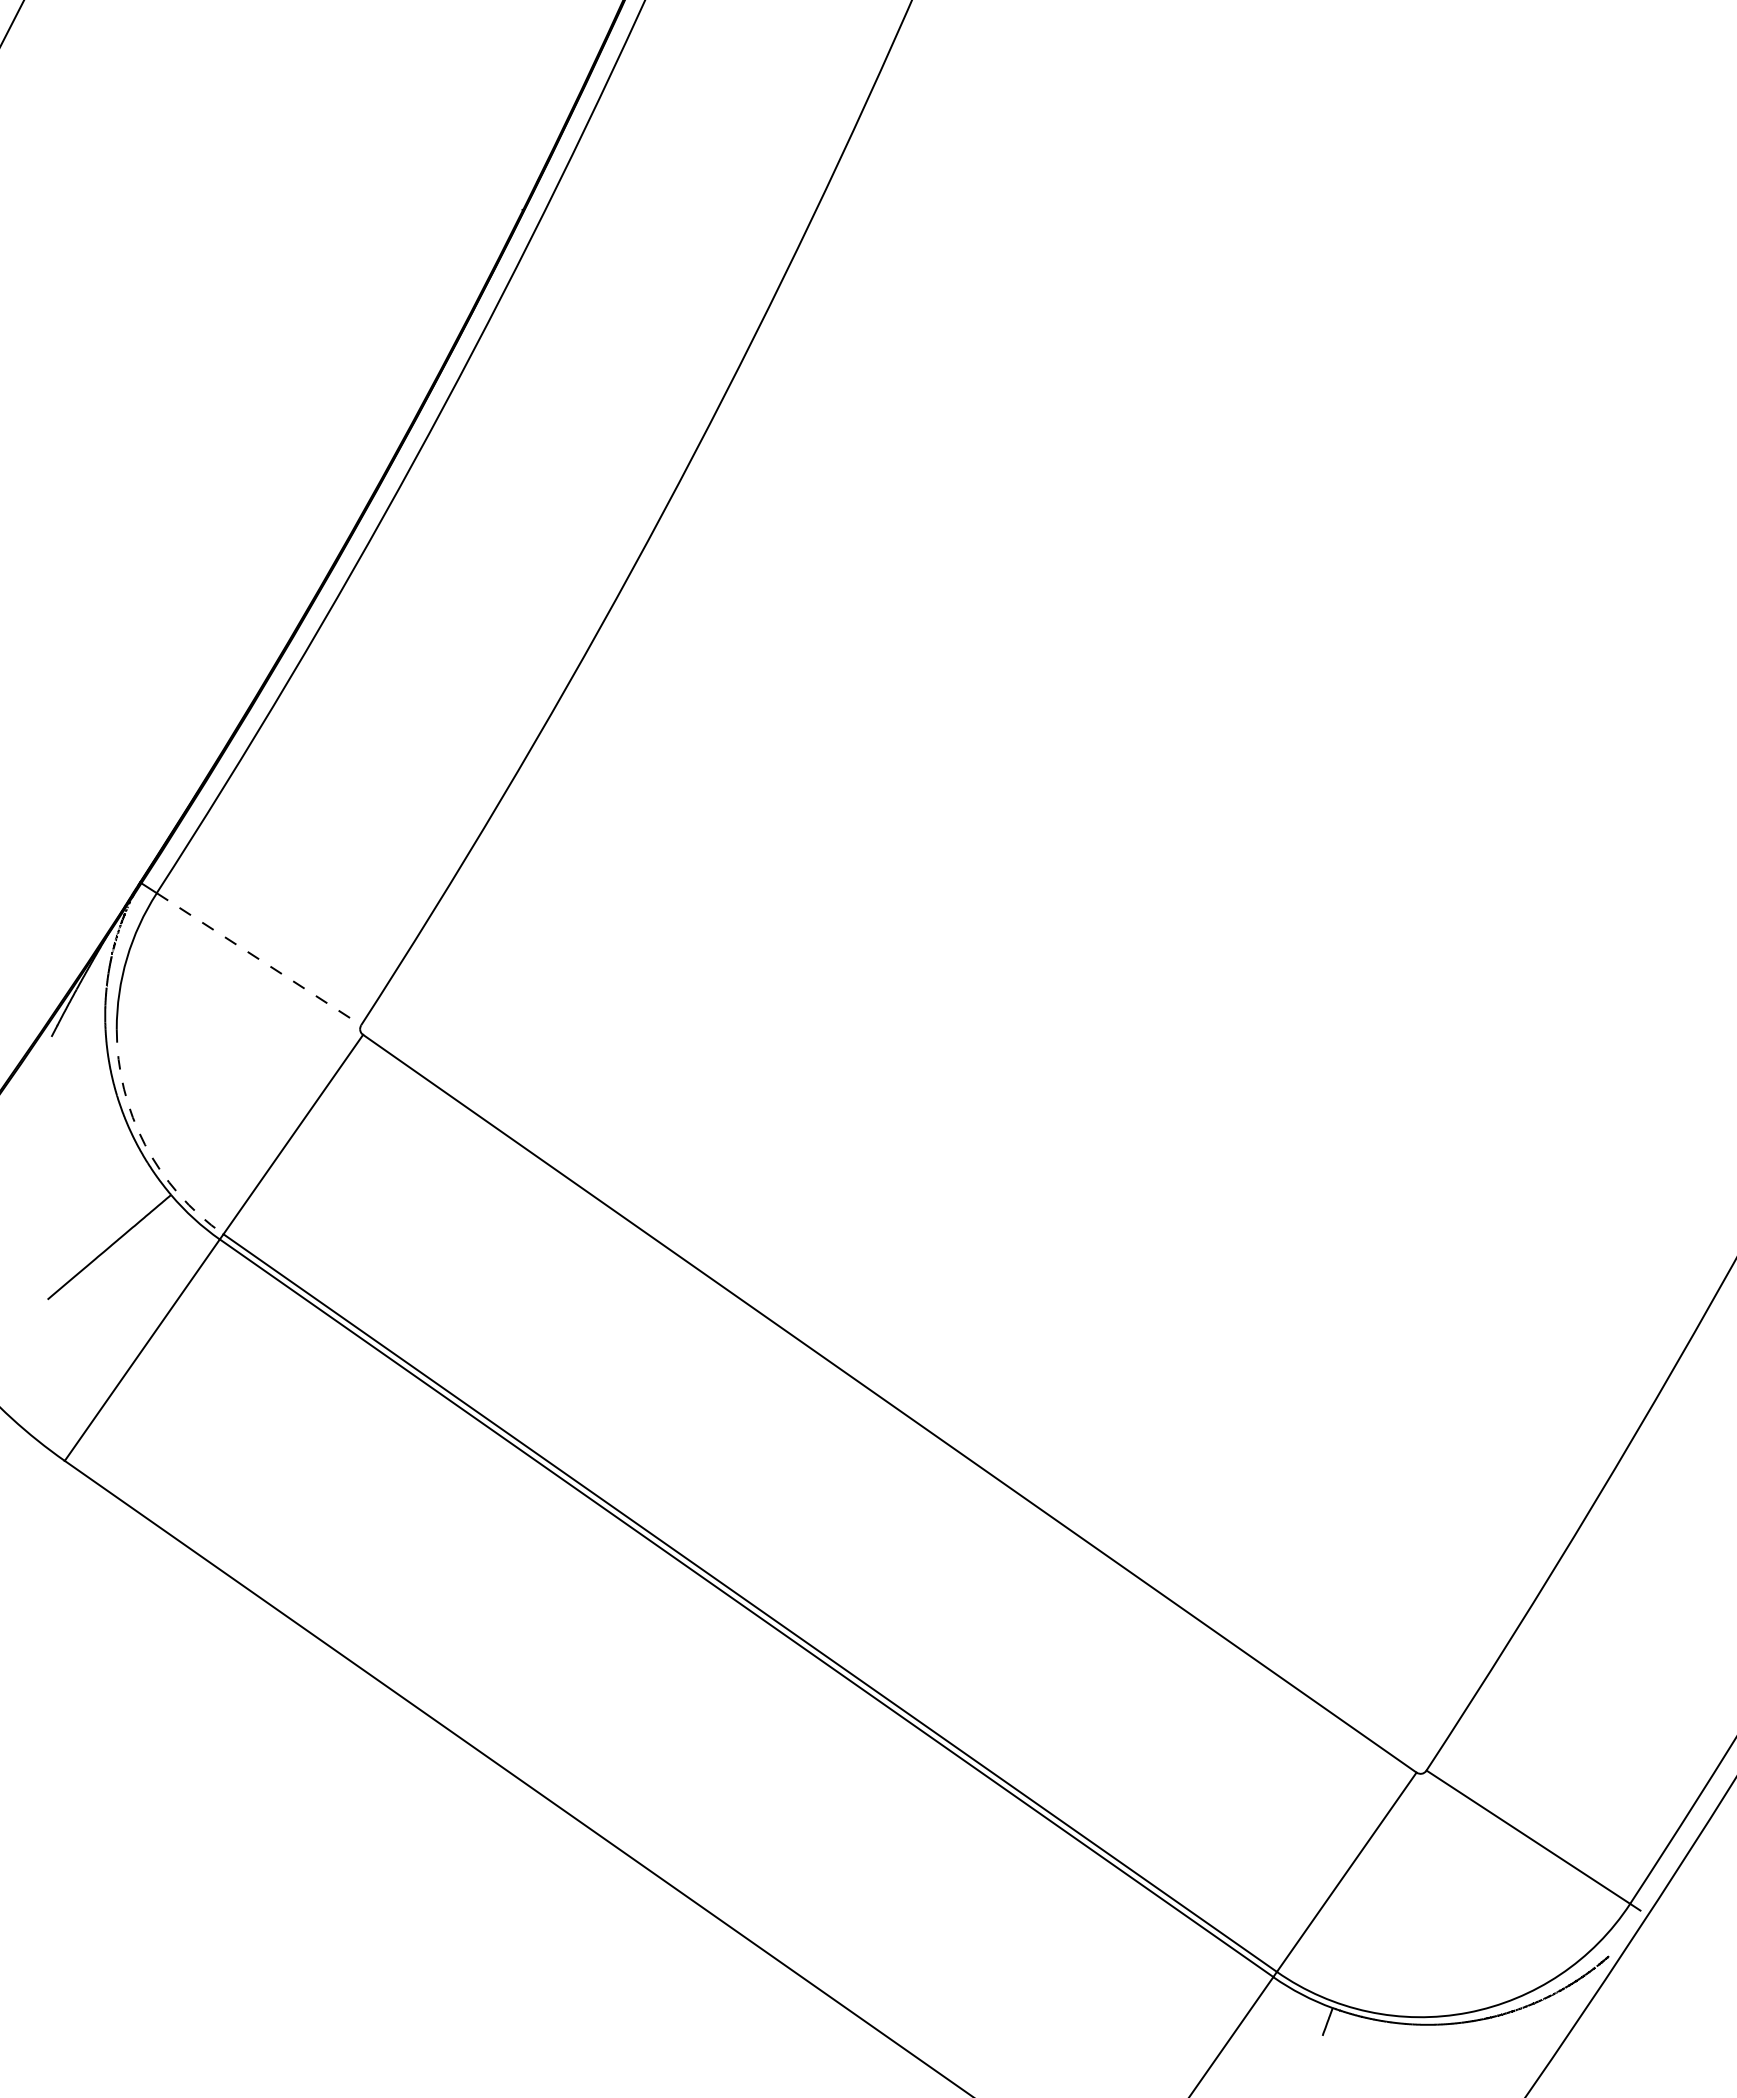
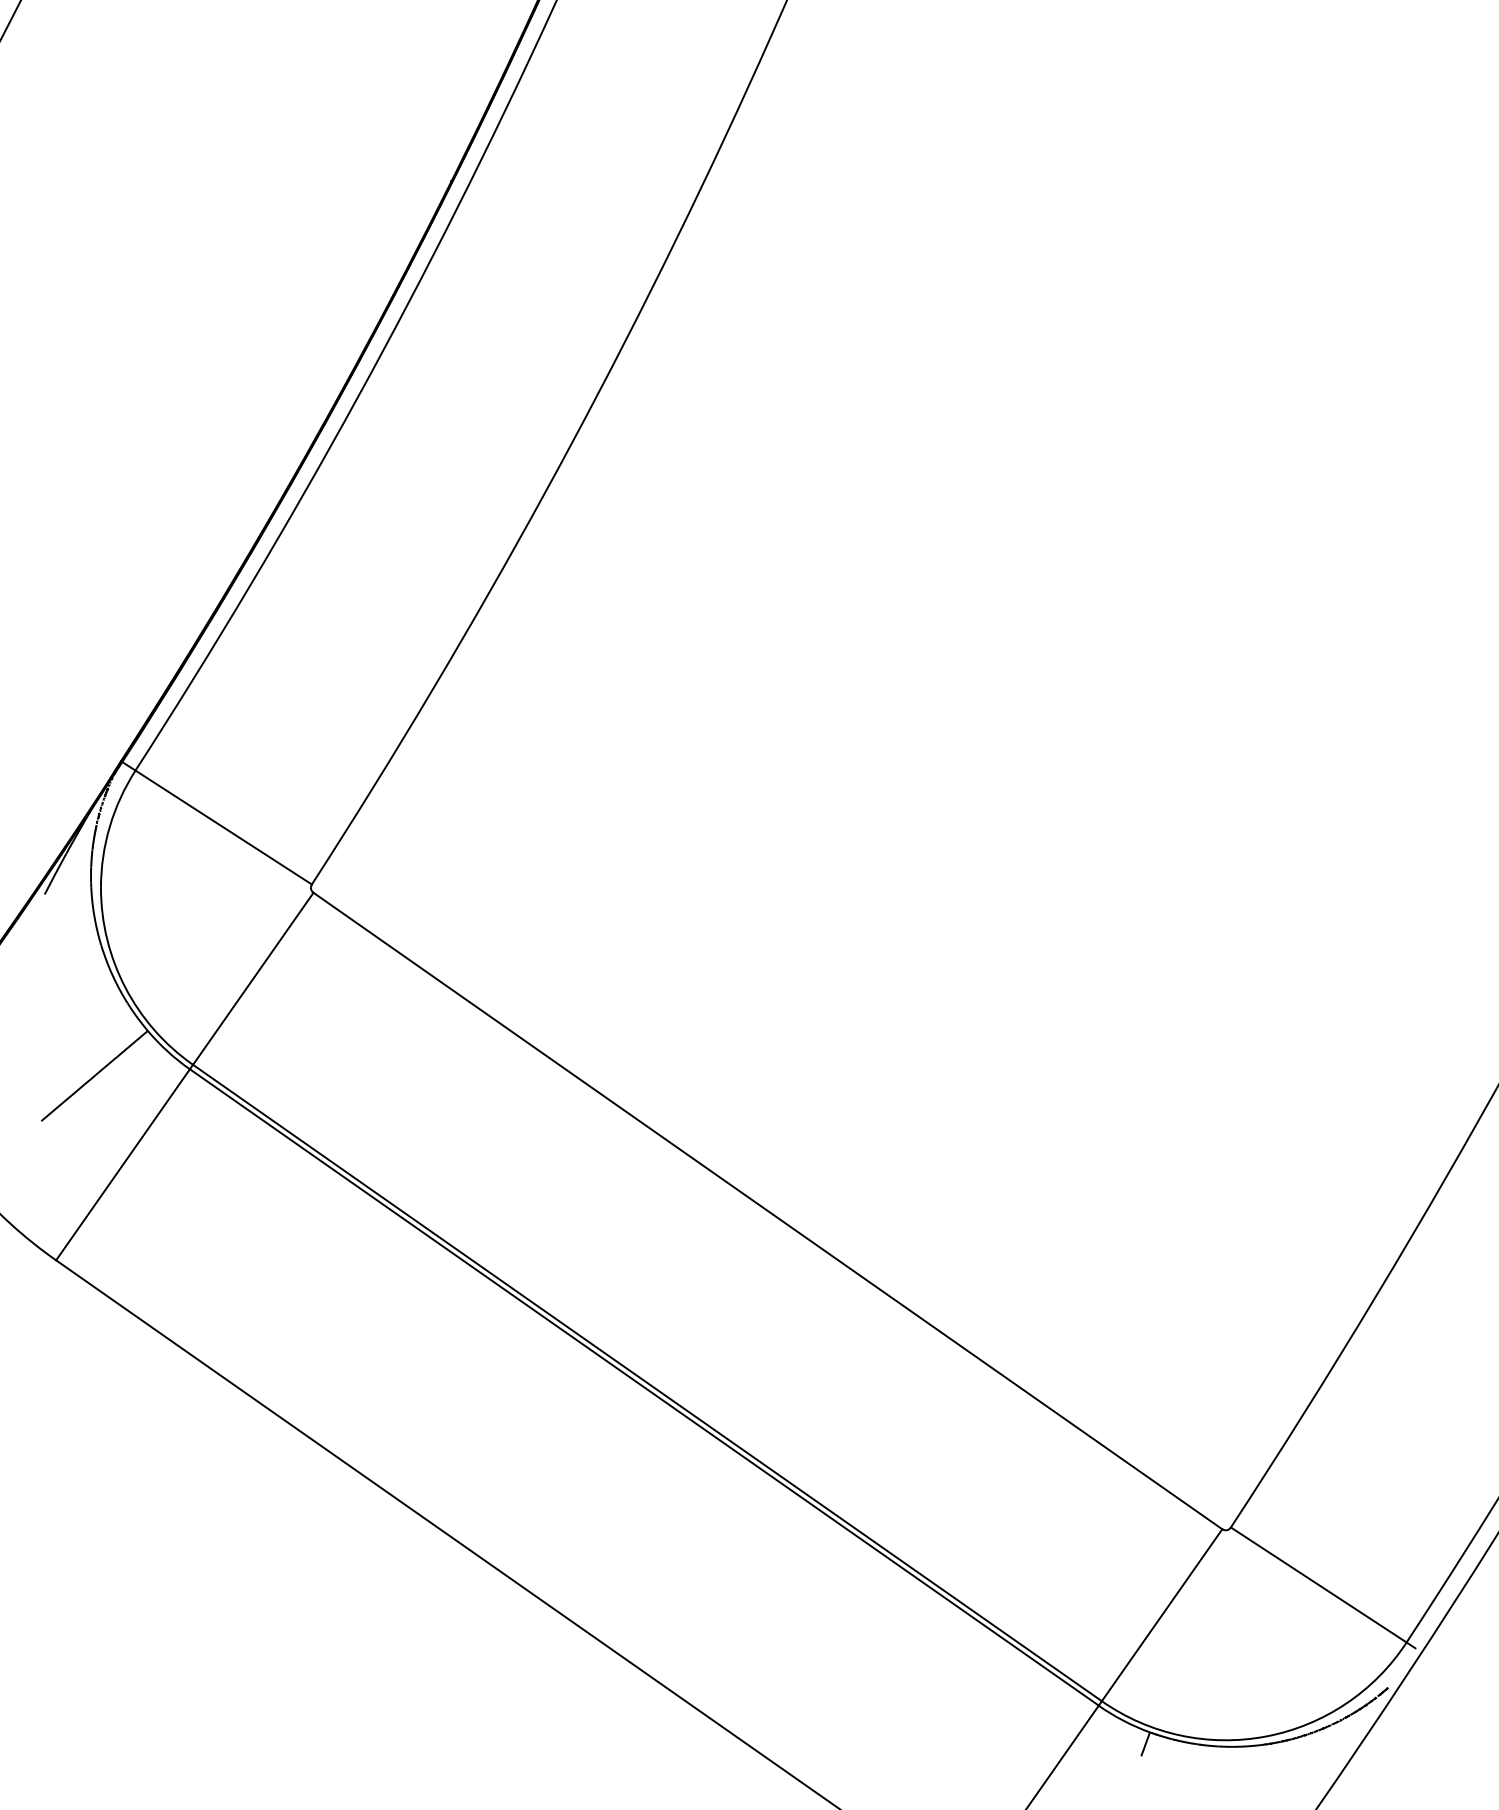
line: (259, 959) -> (224, 827), dashed -> solid
arc: (145, 1144) -> (125, 987), dashed -> solid

